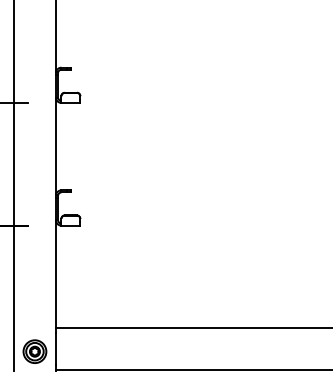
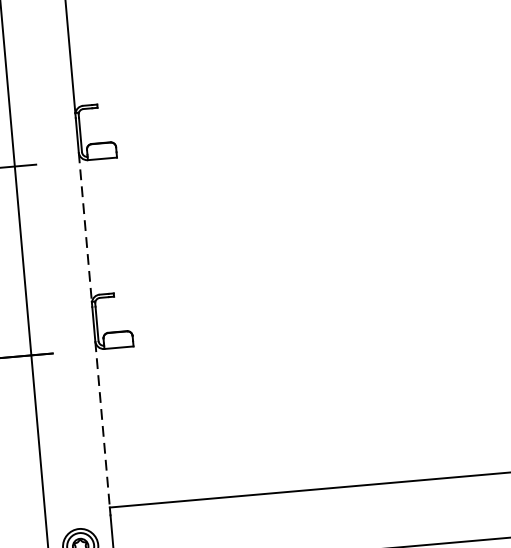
line: (55, 146) -> (84, 227), solid -> dashed
line: (55, 274) -> (101, 424), solid -> dashed

